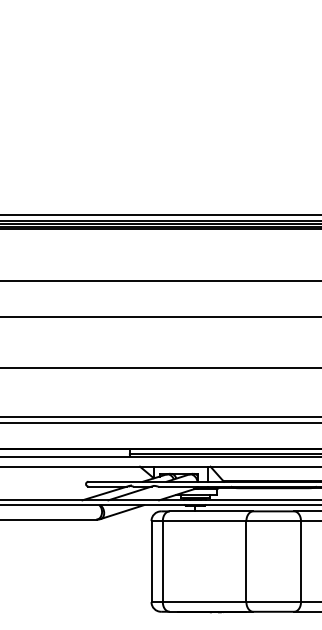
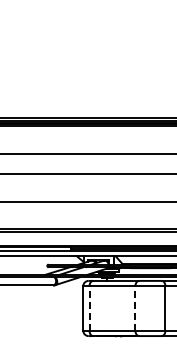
line: (162, 561) -> (89, 308), solid -> dashed
line: (246, 561) -> (135, 308), solid -> dashed

